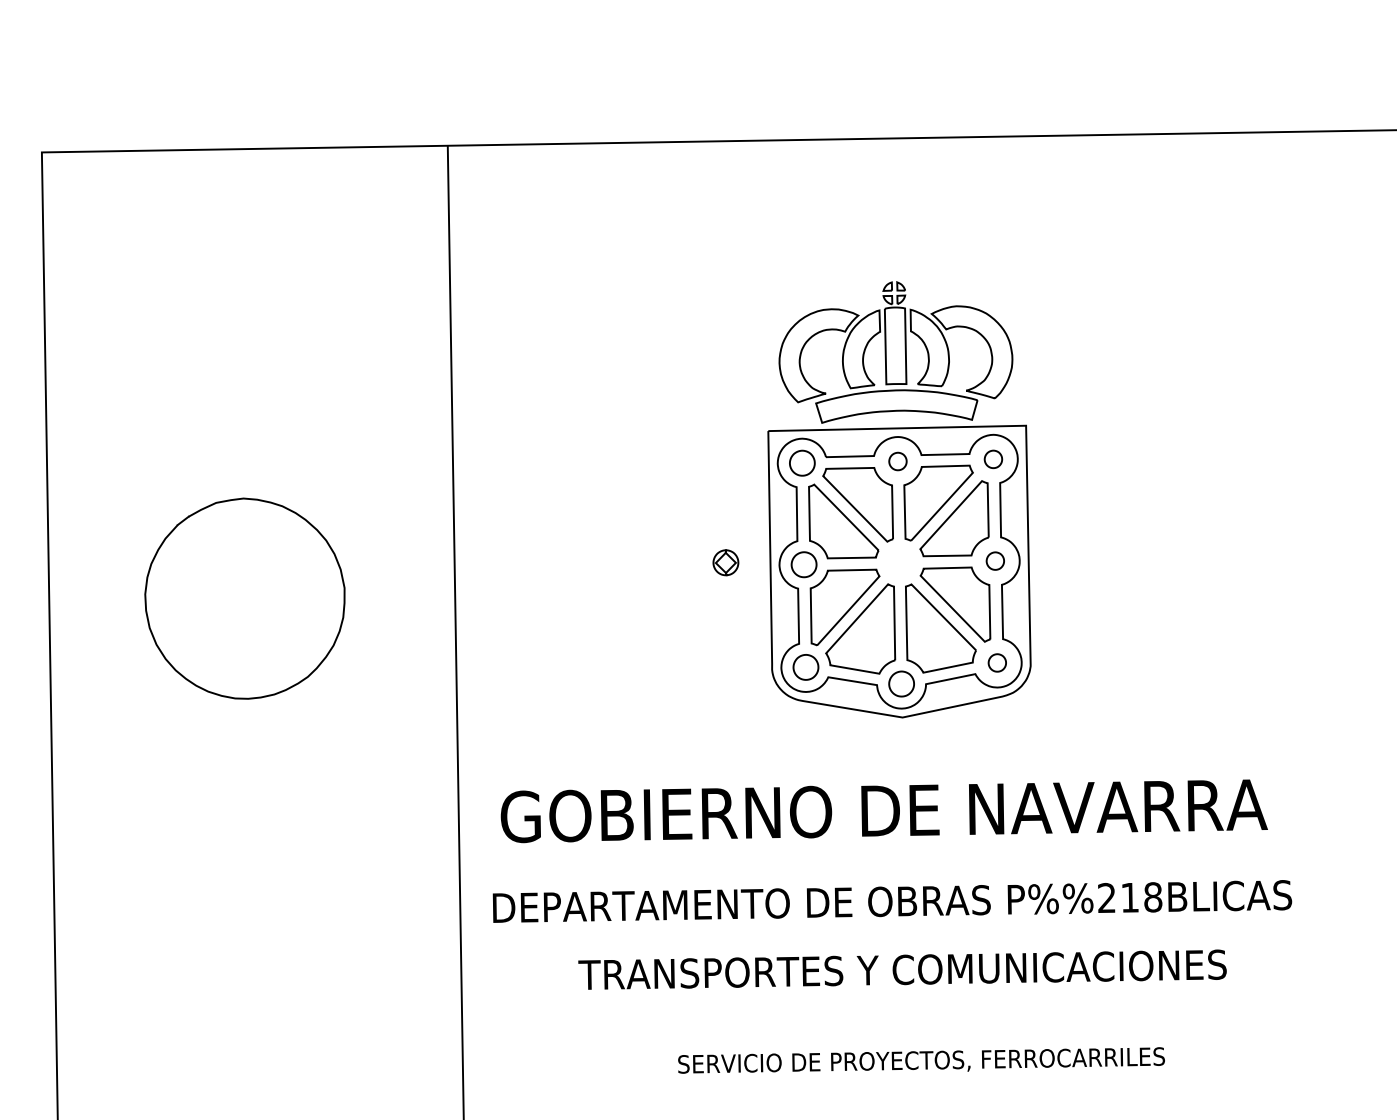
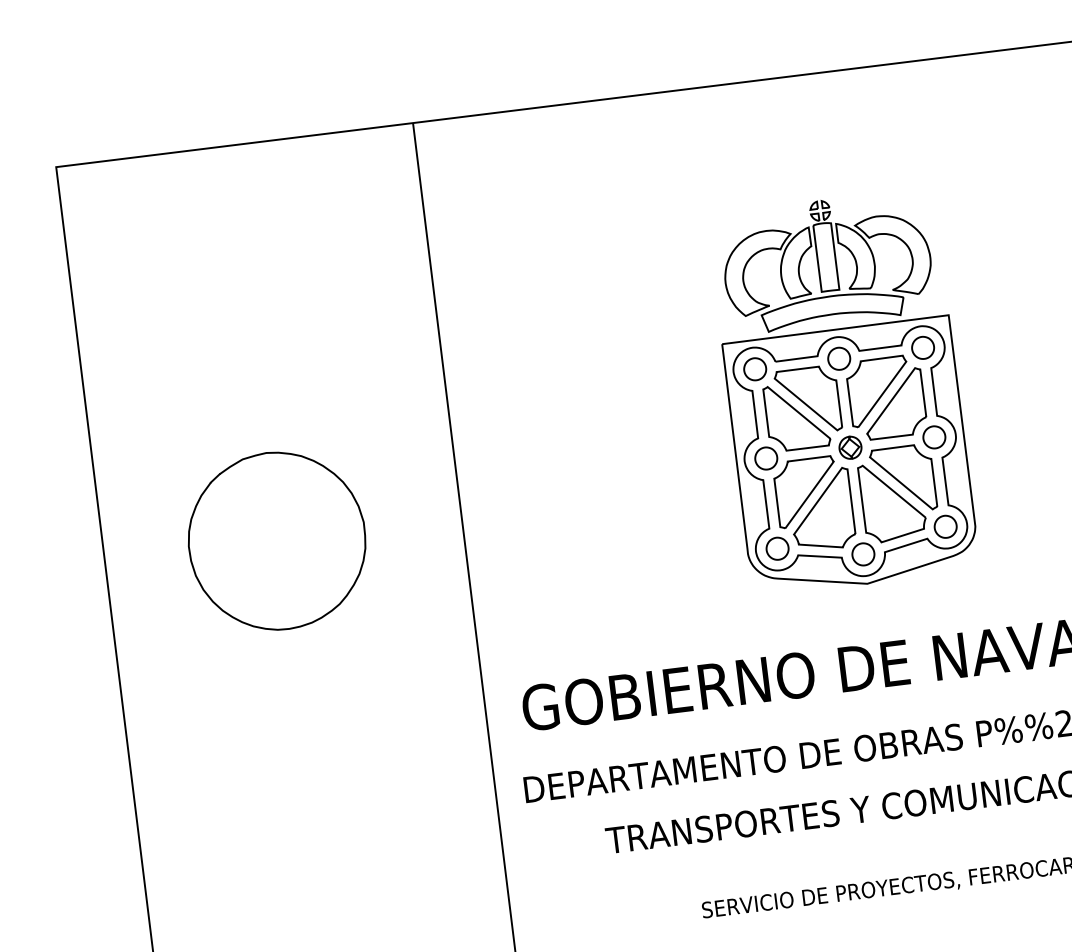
part: (993, 459) -> (923, 348), size x1.43
part: (897, 461) -> (838, 358), size x1.43
part: (995, 560) -> (934, 436), size x1.43
part: (725, 562) -> (850, 447), moved
part: (997, 662) -> (945, 526), size x1.43

